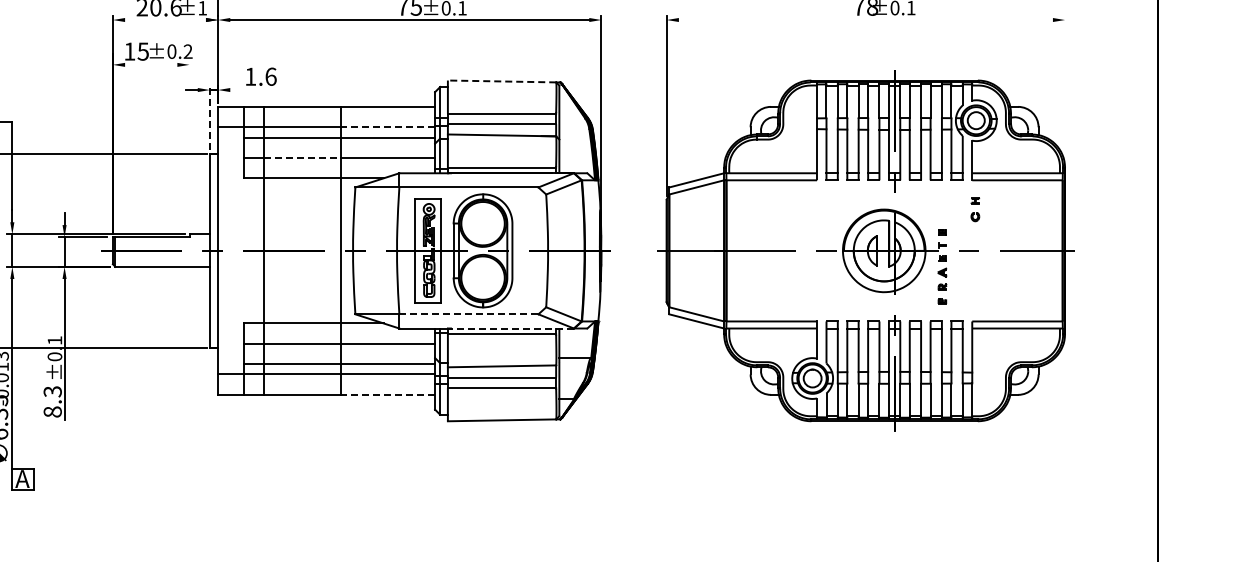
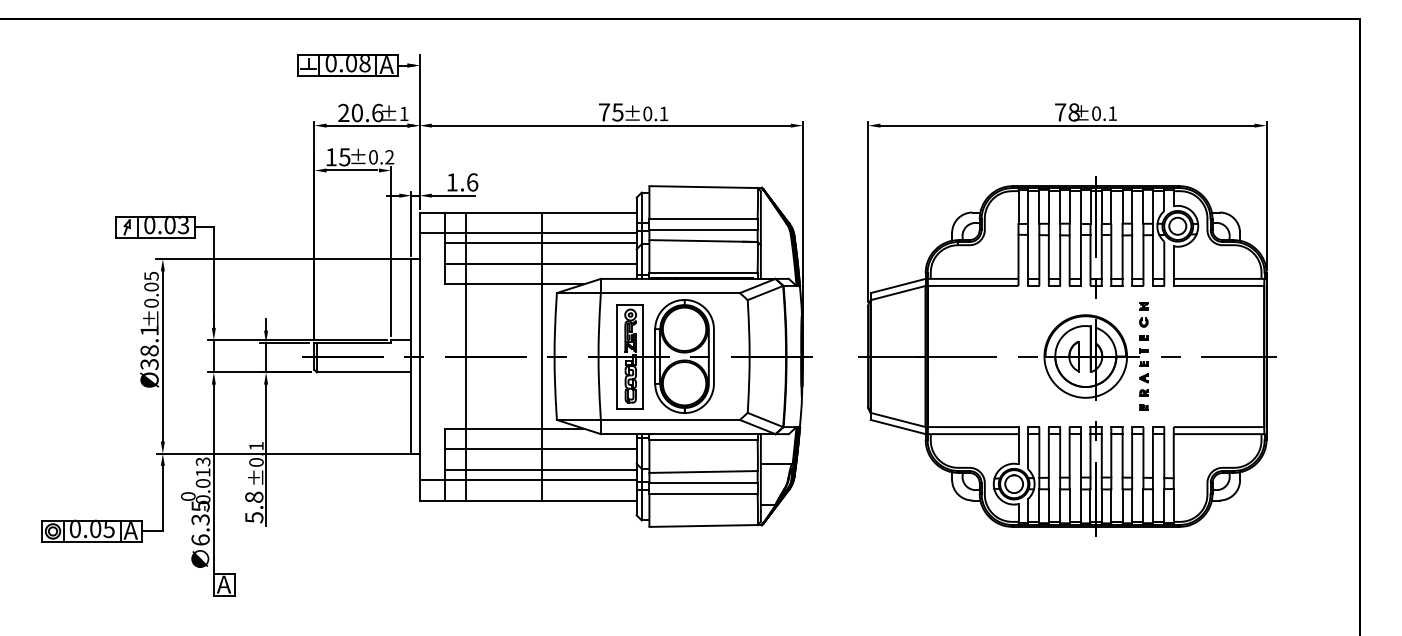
line: (163, 19) -> (365, 125), added
line: (865, 19) -> (1067, 125), added
line: (148, 64) -> (350, 170), added
line: (501, 81) -> (703, 187), dashed -> solid
line: (250, 89) -> (452, 195), added
line: (1064, 89) -> (1266, 195), added
line: (209, 117) -> (411, 223), dashed -> solid
line: (386, 126) -> (588, 232), dashed -> solid
line: (189, 145) -> (391, 251), added
line: (302, 157) -> (504, 263), dashed -> solid
part: (974, 208) -> (1143, 314), moved
line: (468, 313) -> (670, 419), dashed -> solid
line: (511, 328) -> (713, 434), dashed -> solid
line: (386, 394) -> (588, 500), dashed -> solid
text: (52, 401) -> (254, 507), 8.3 -> 5.8

